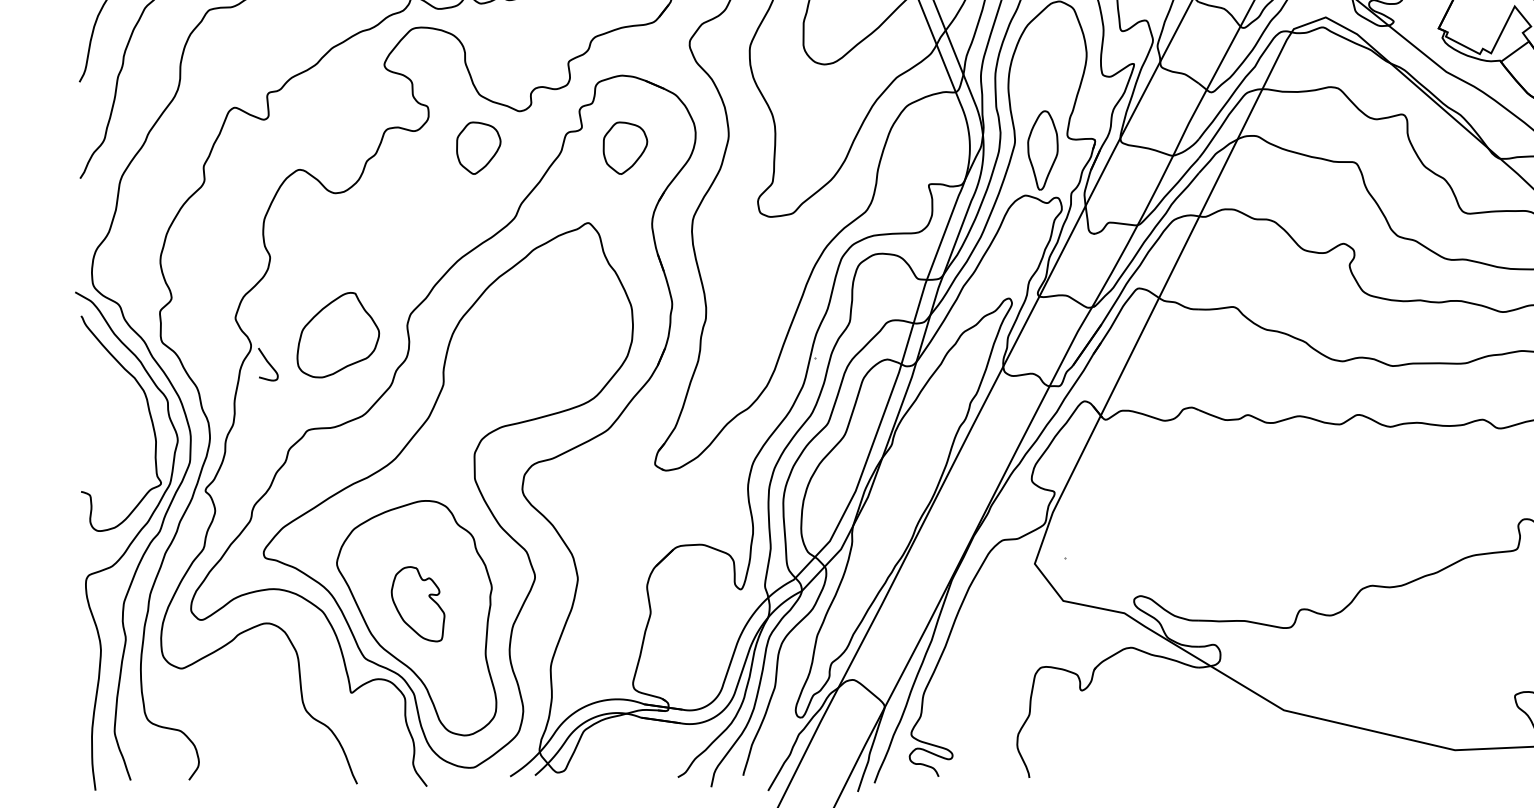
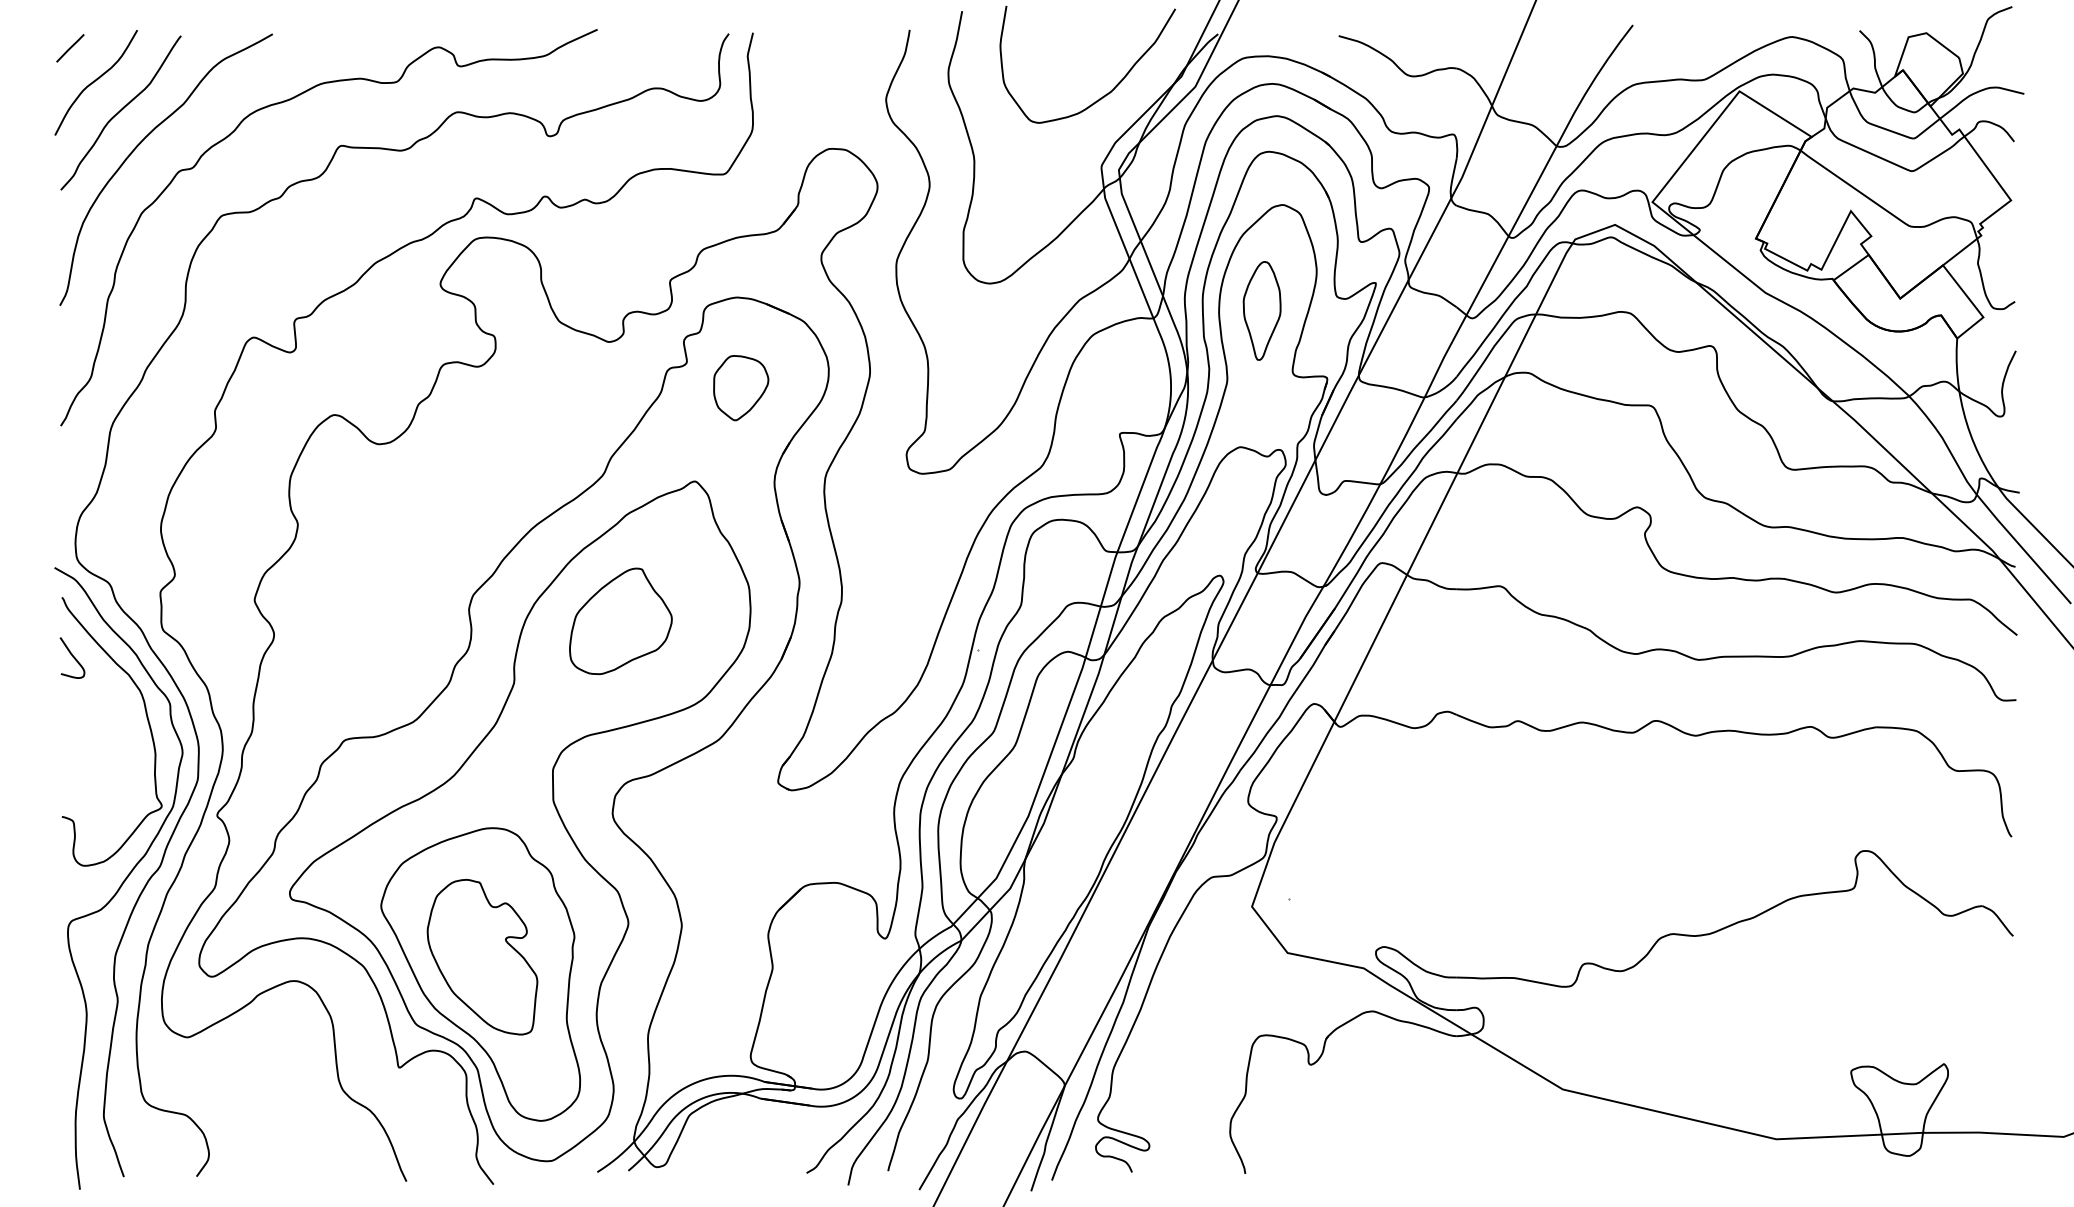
part: (479, 148) -> (558, 388), removed
part: (1042, 150) -> (1261, 310), moved
part: (337, 335) -> (620, 621), moved
curve: (268, 364) -> (72, 657), moved
part: (418, 603) -> (482, 956), size x1.67

